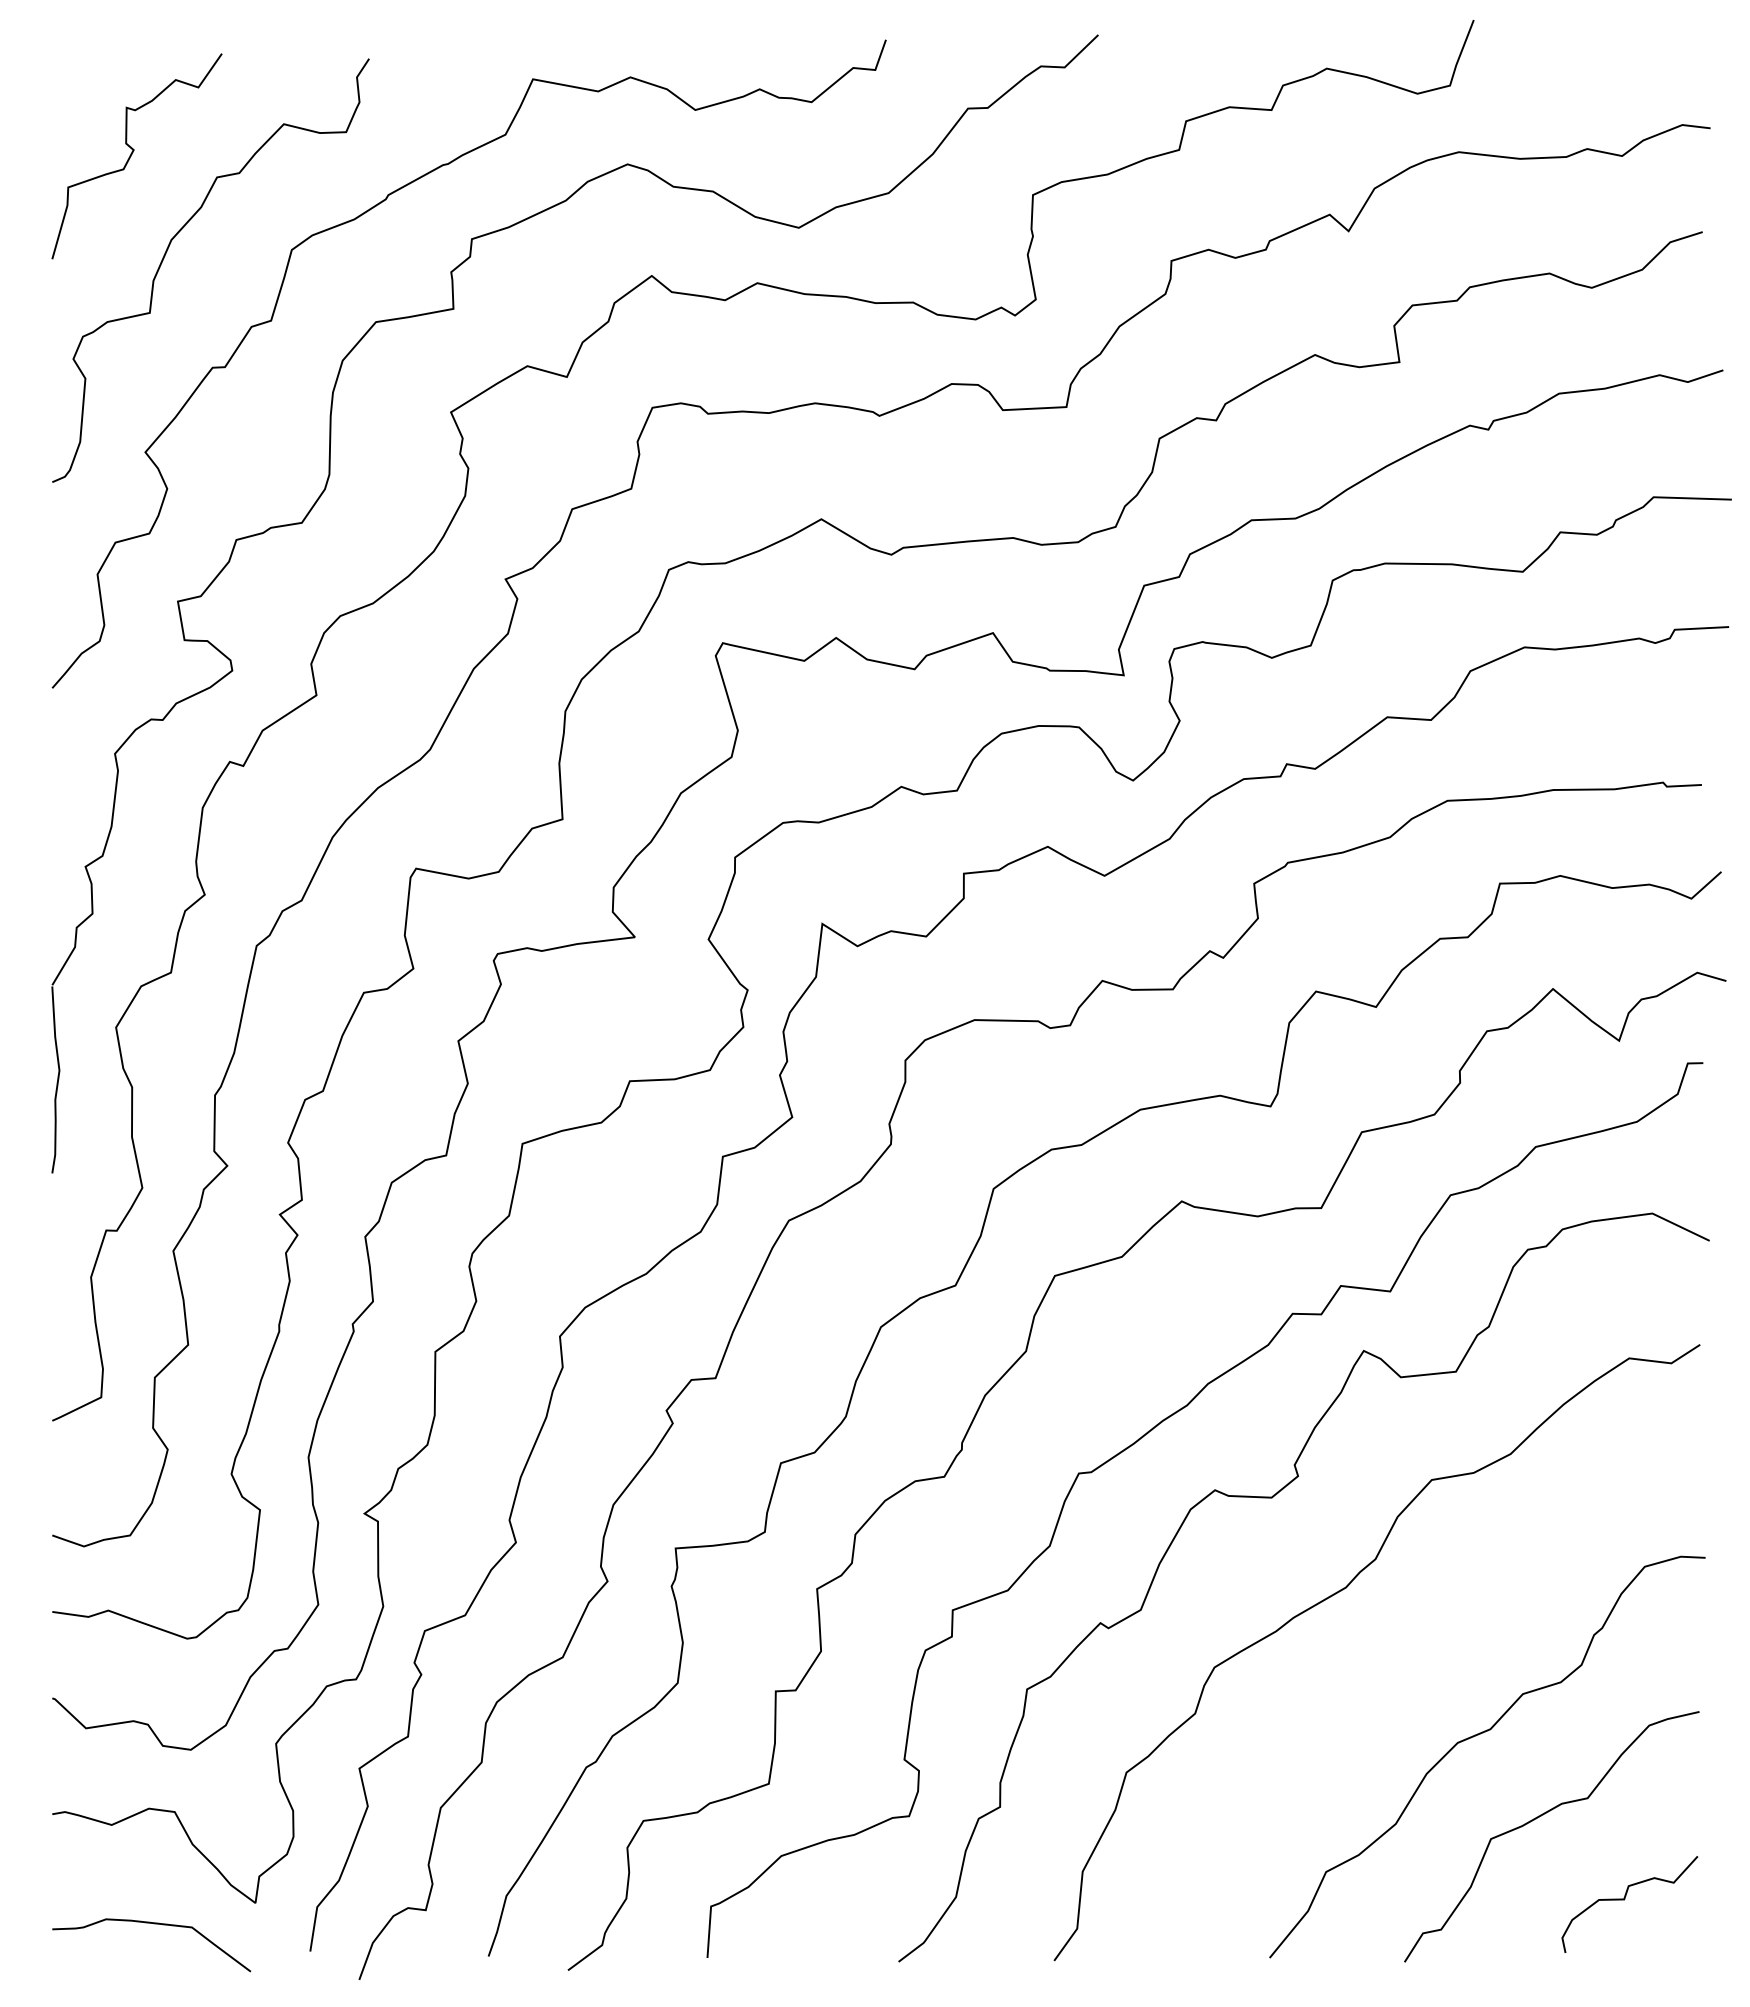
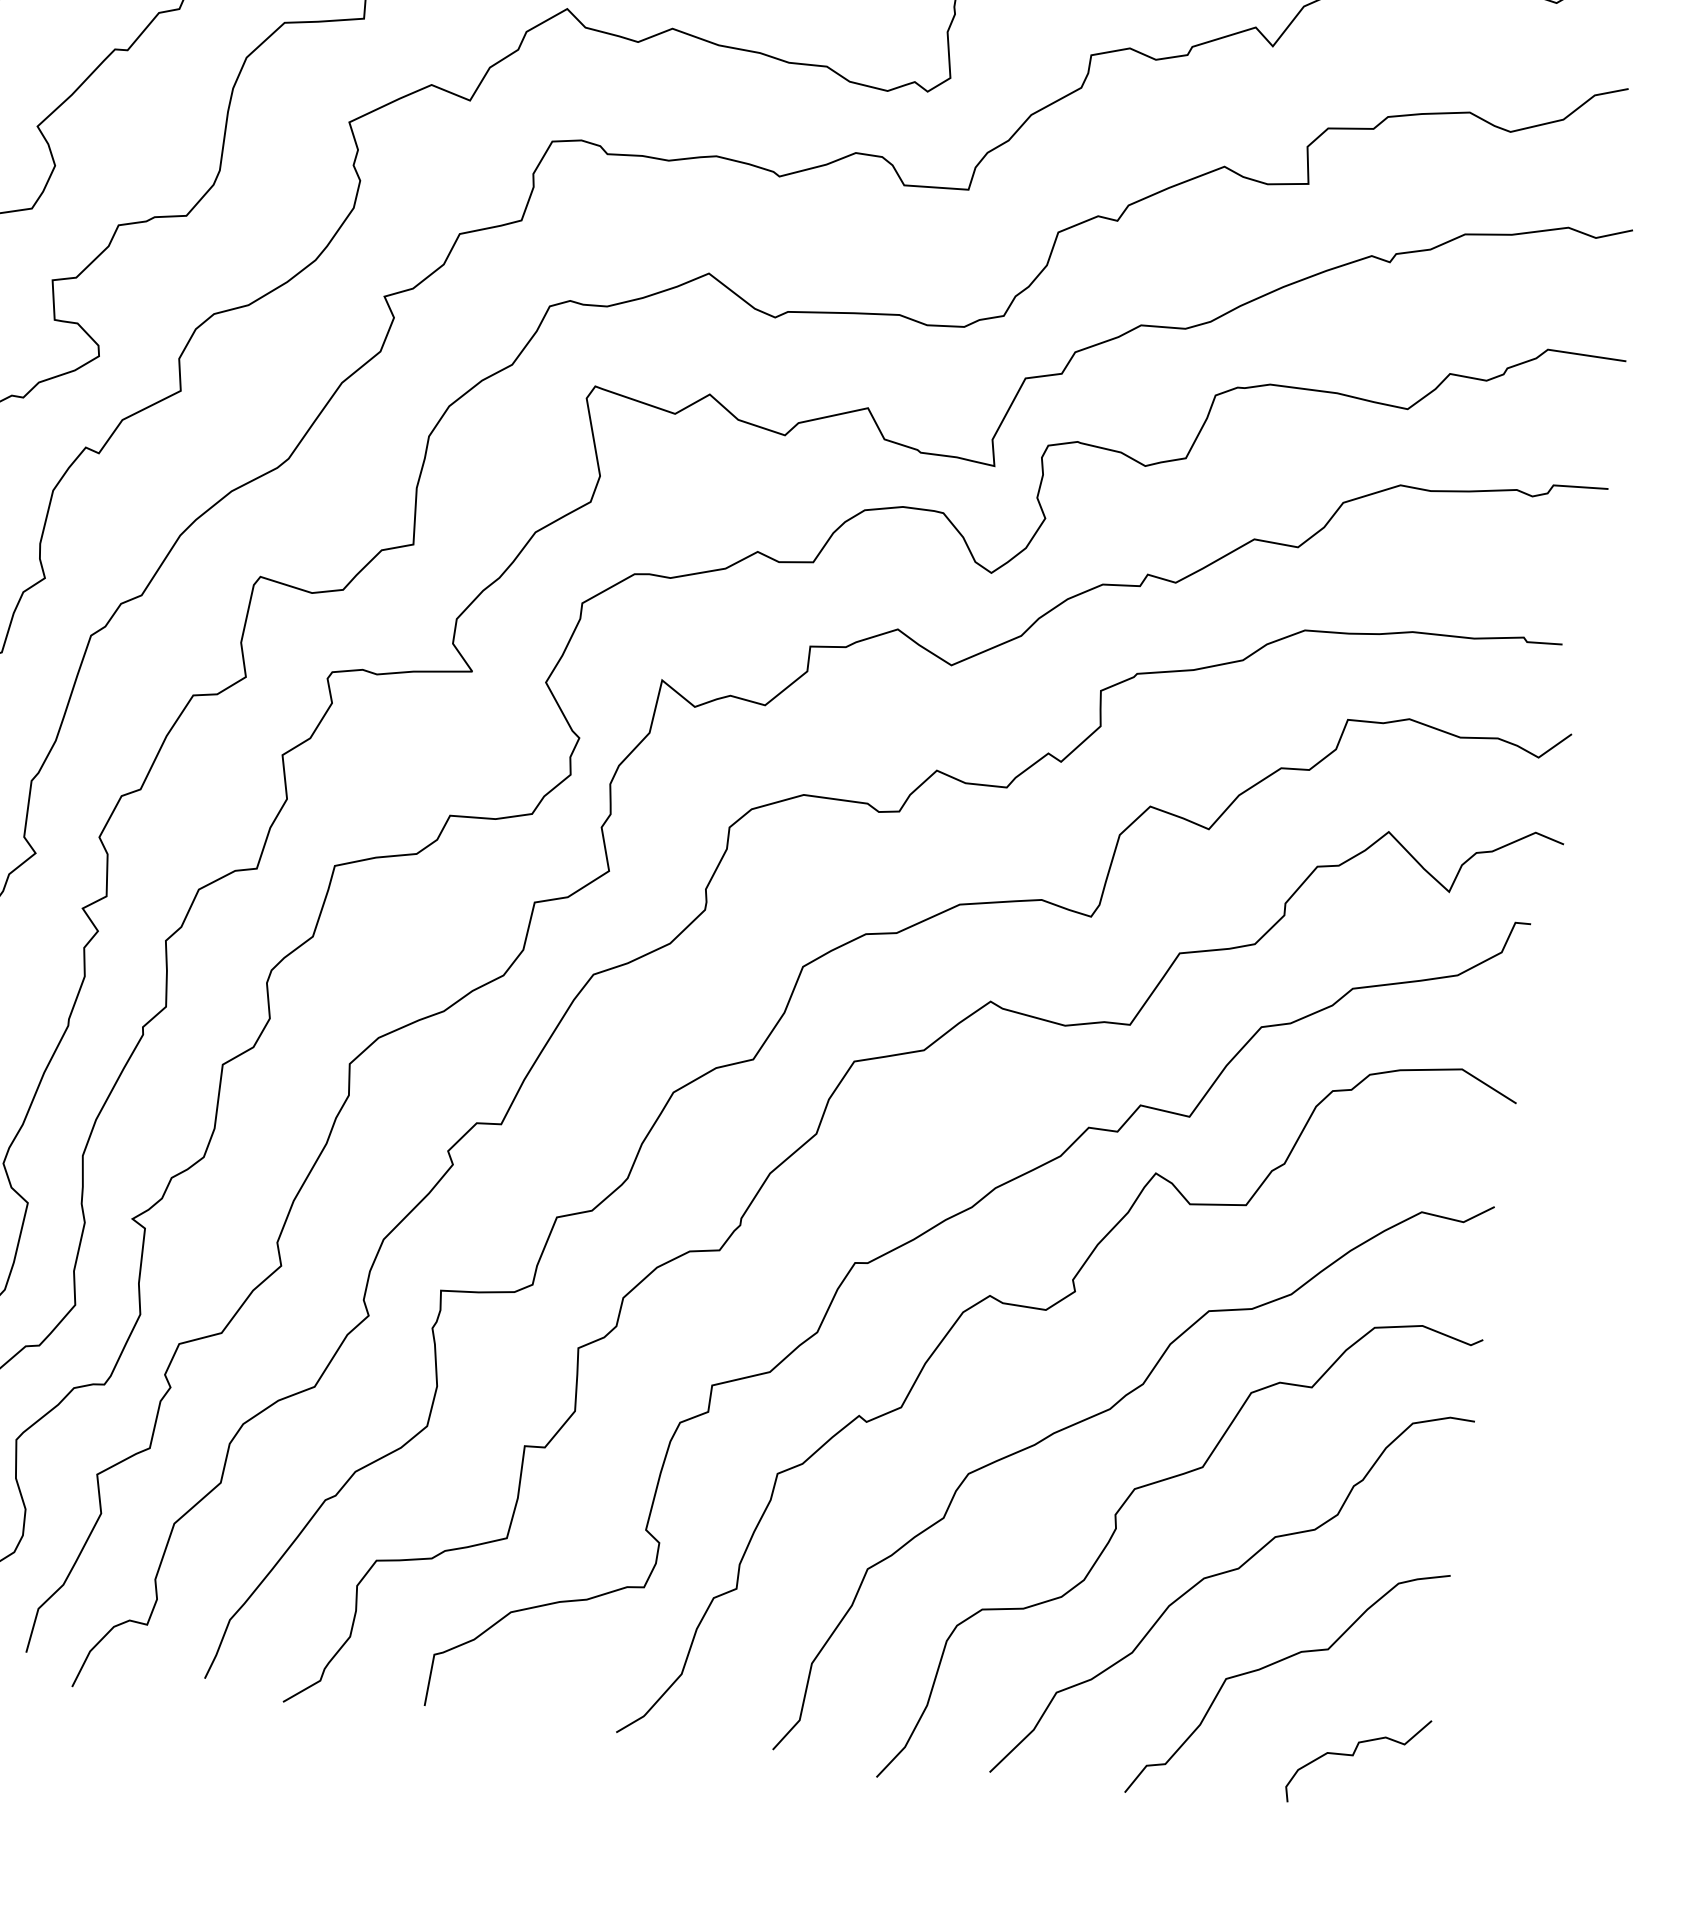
curve: (1366, 1704) -> (1116, 1529), added

